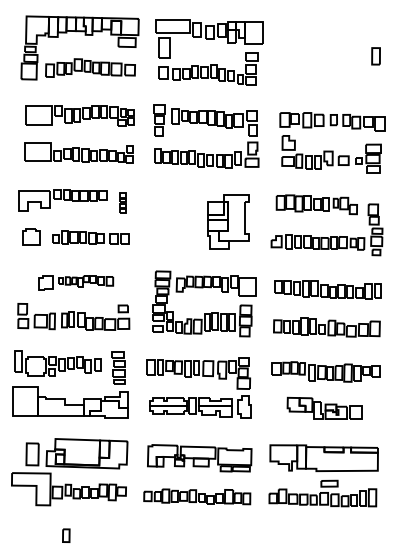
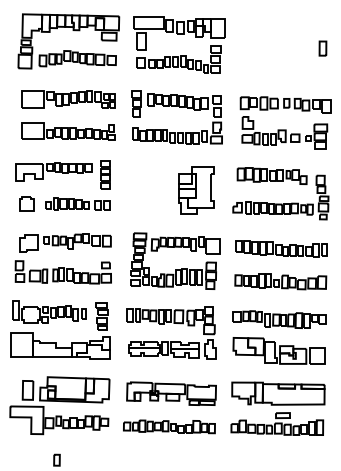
part: (122, 202) -> (105, 174), size x1.67
part: (75, 282) -> (64, 242), size x1.43
part: (324, 408) -> (278, 350), size x1.43

